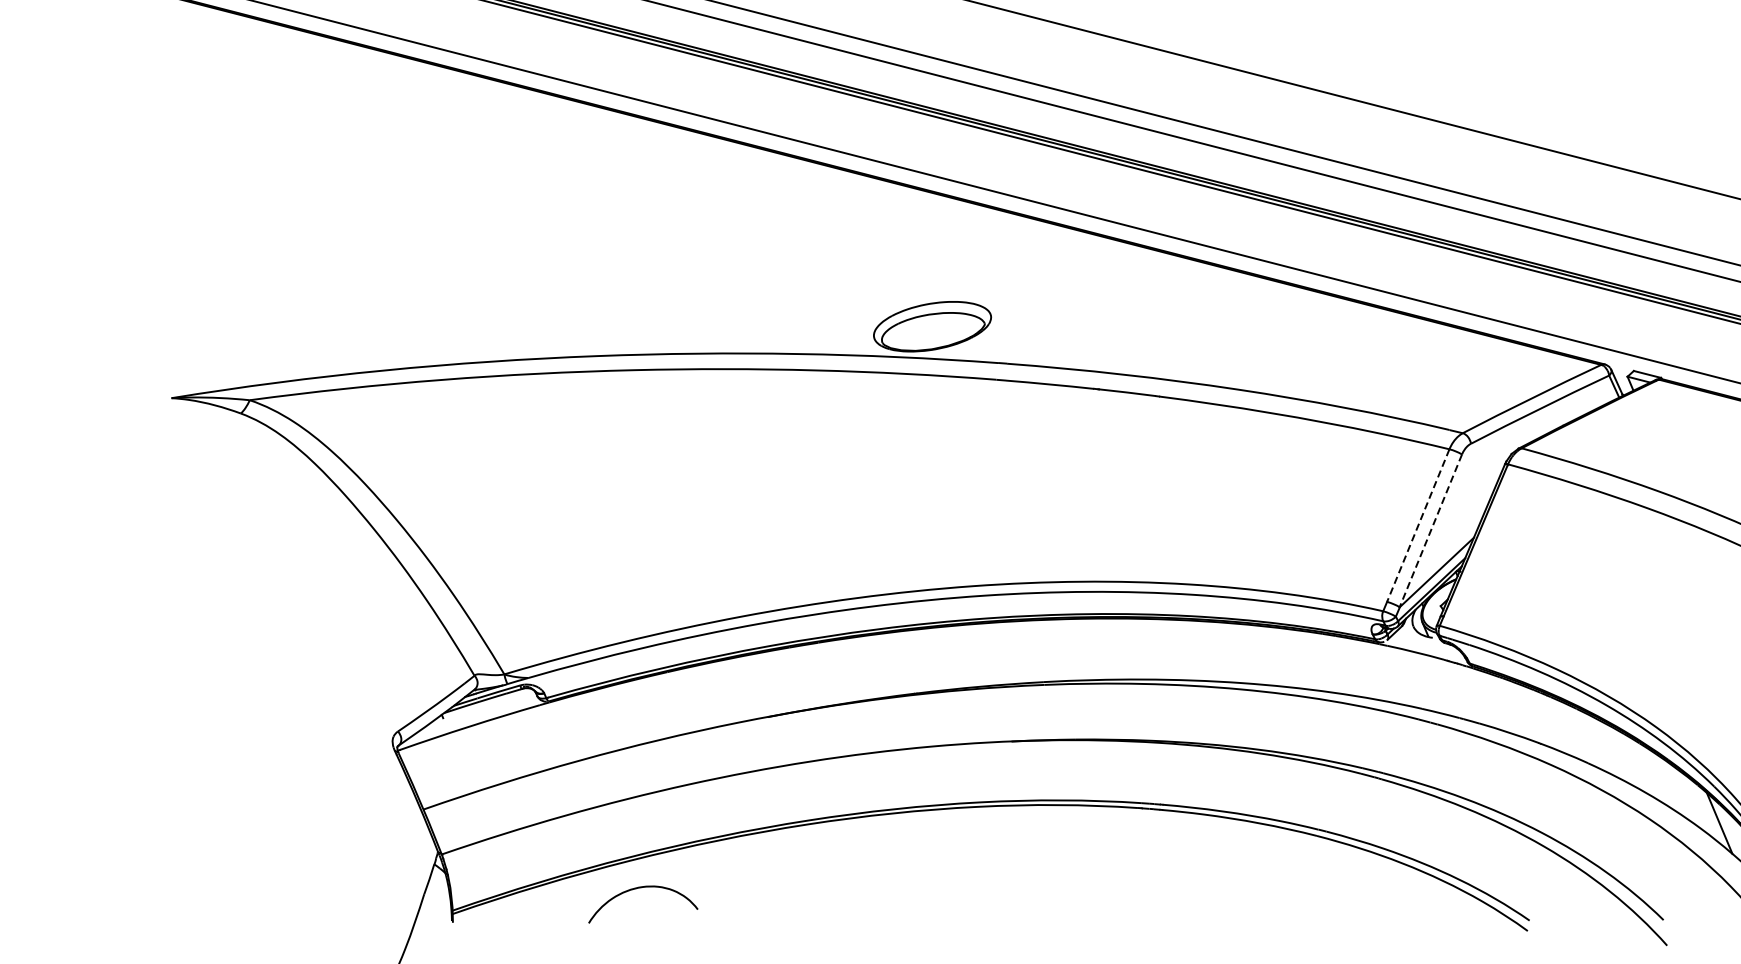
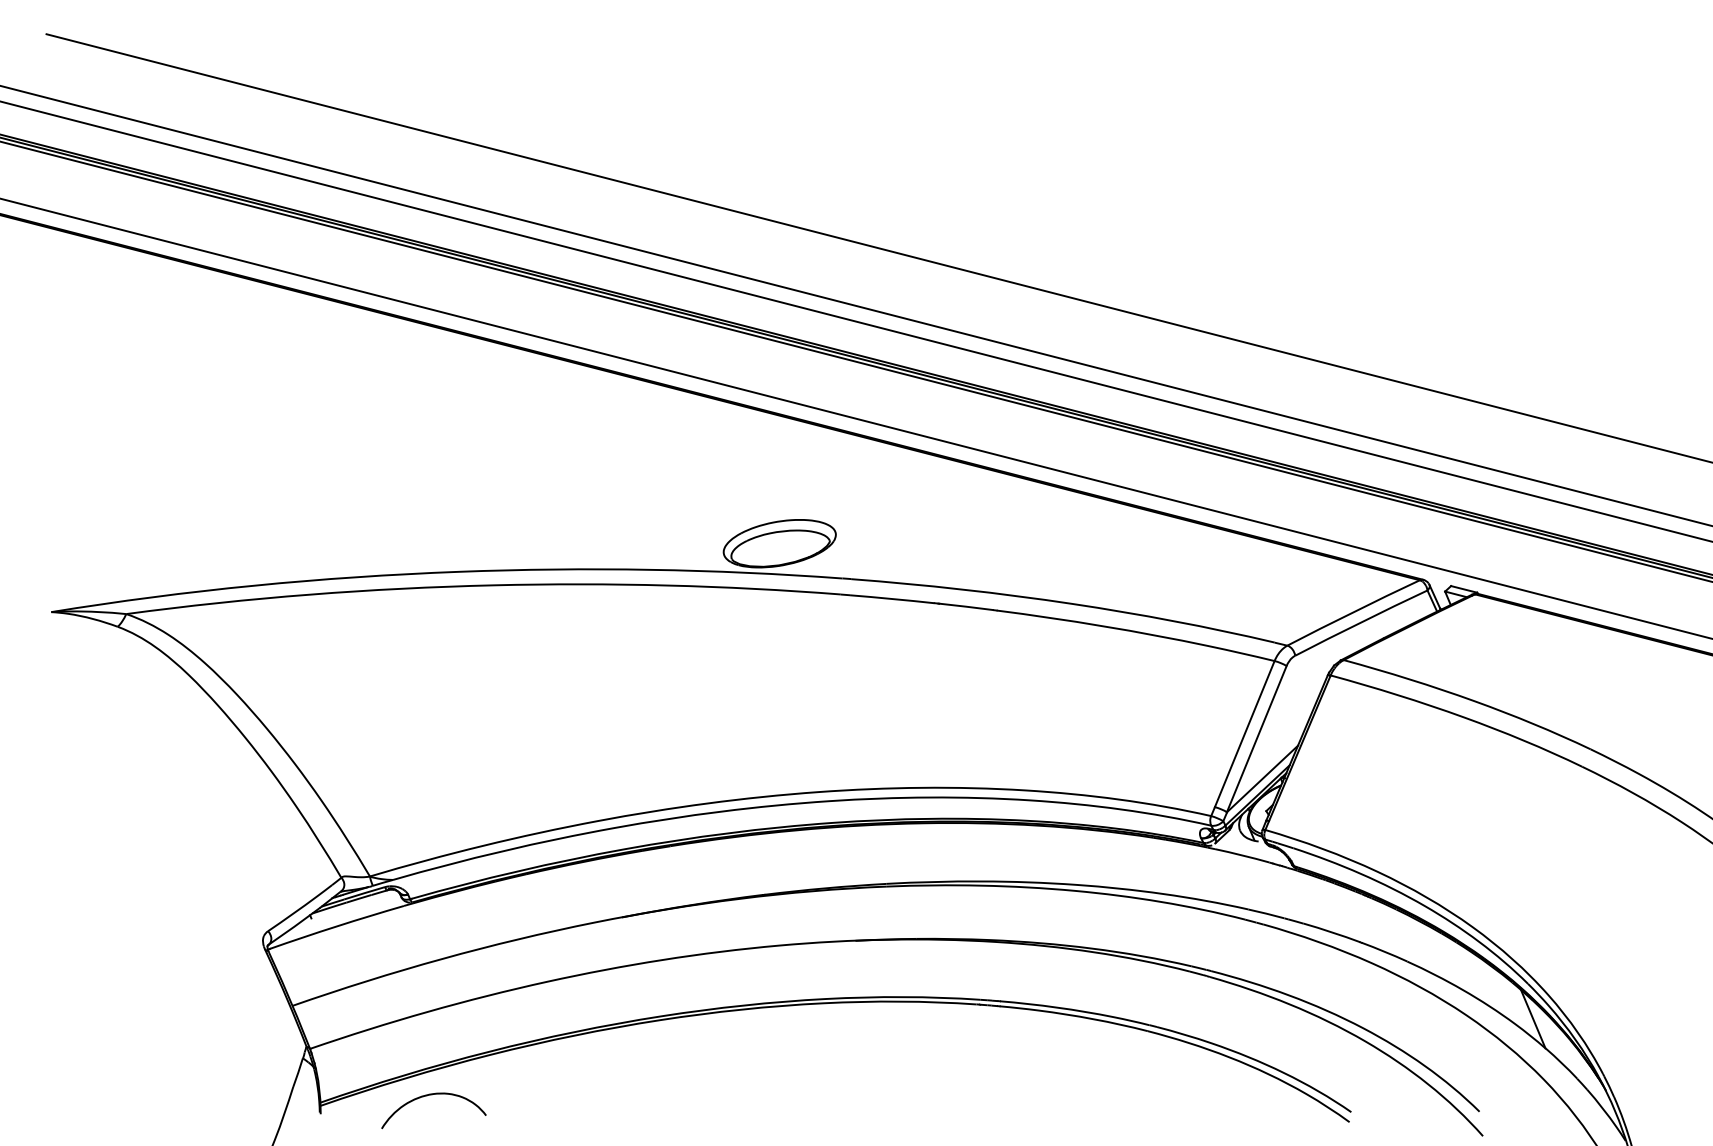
line: (1418, 526) -> (1244, 734), dashed -> solid
line: (1430, 531) -> (1256, 739), dashed -> solid
curve: (641, 888) -> (432, 1095), moved

